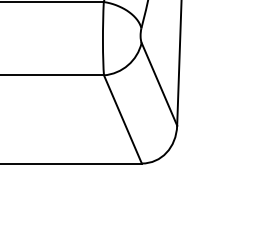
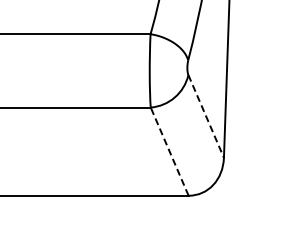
line: (159, 84) -> (206, 116), solid -> dashed
line: (122, 119) -> (169, 151), solid -> dashed

